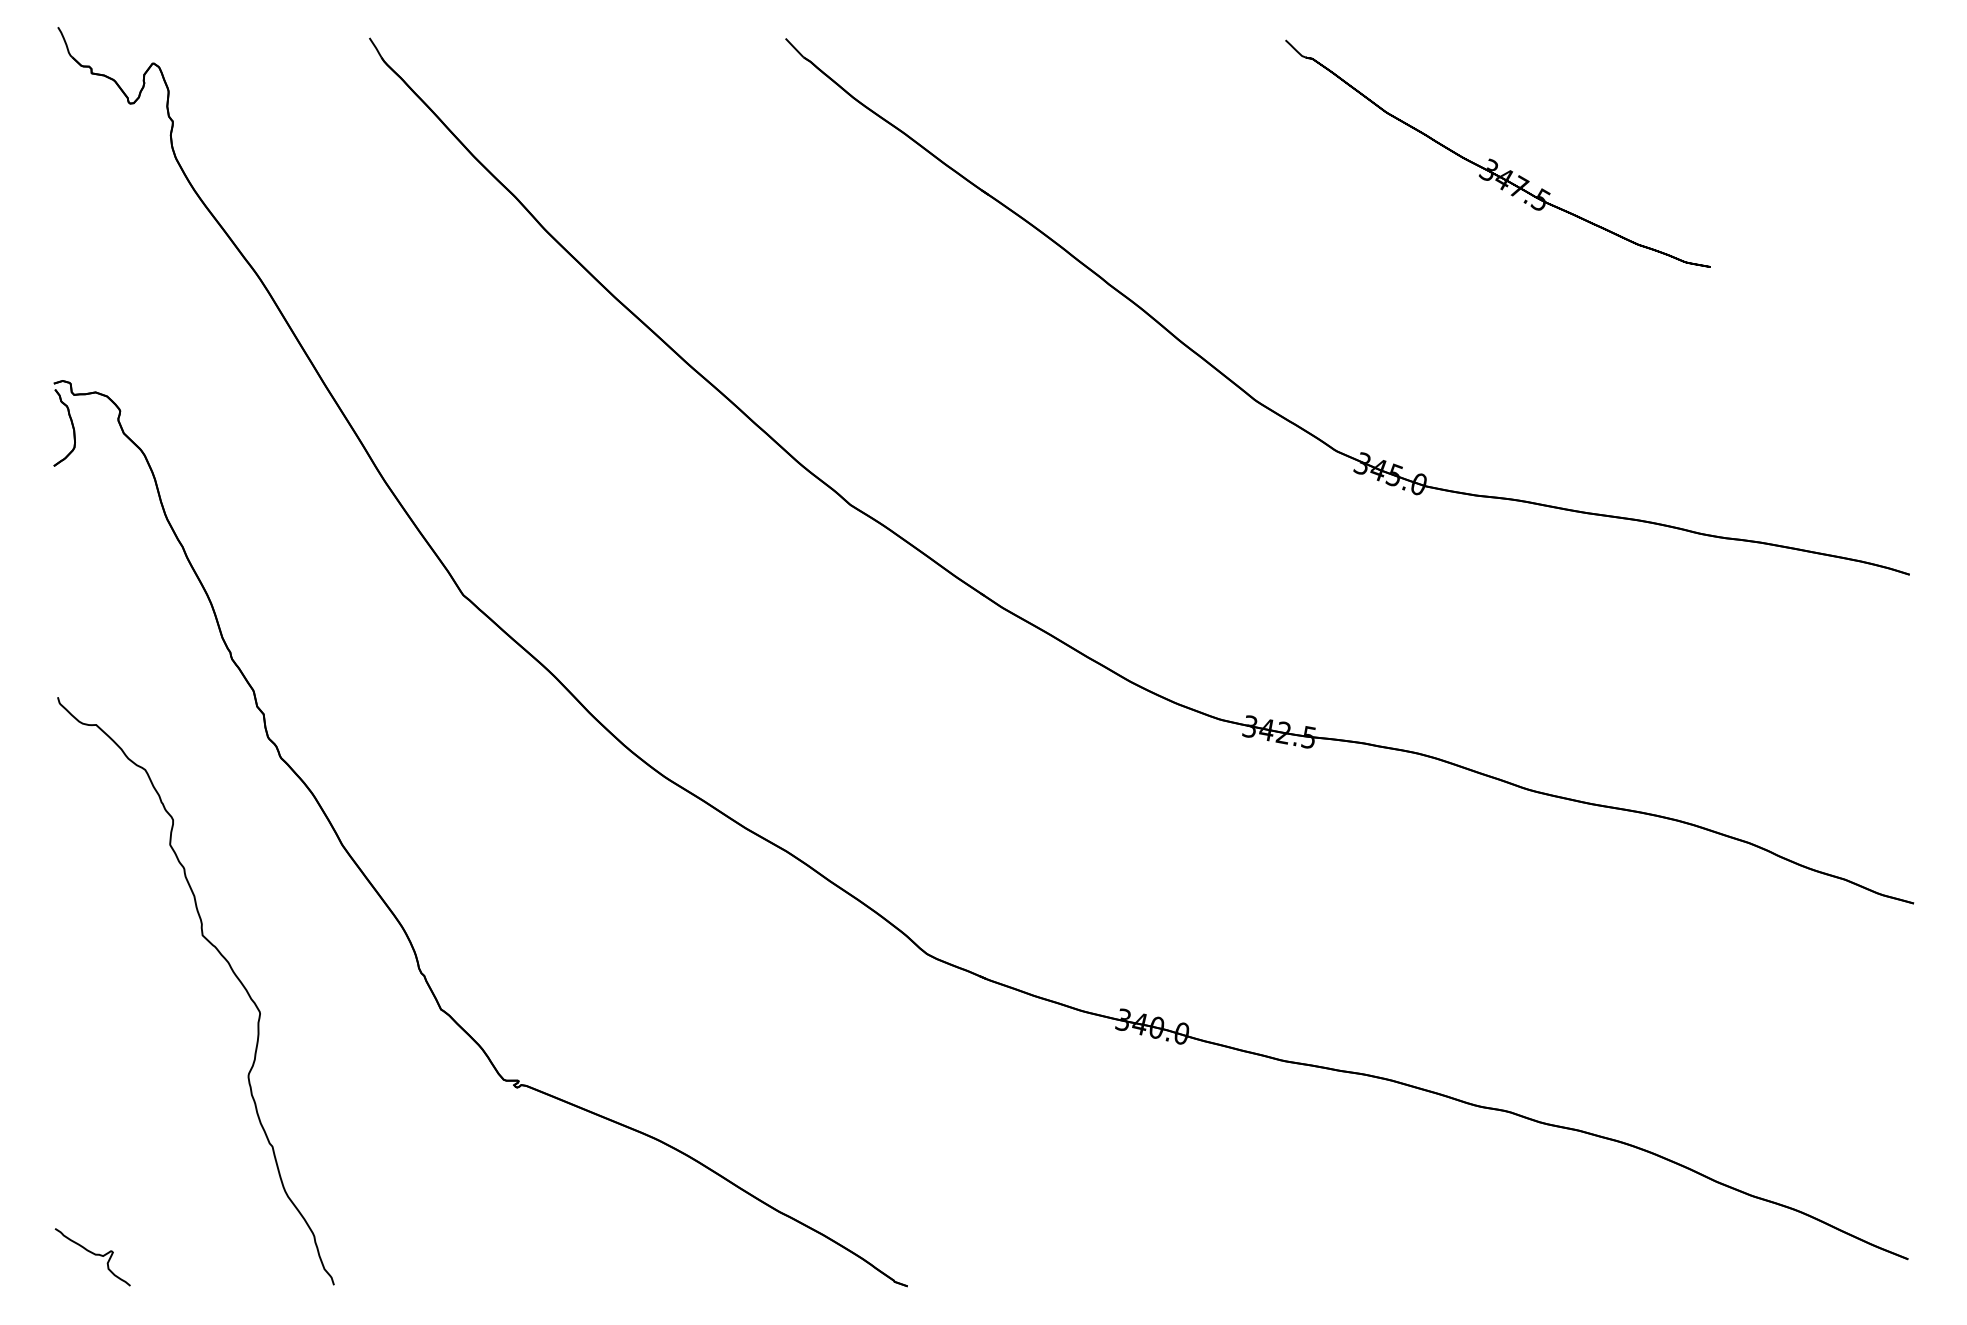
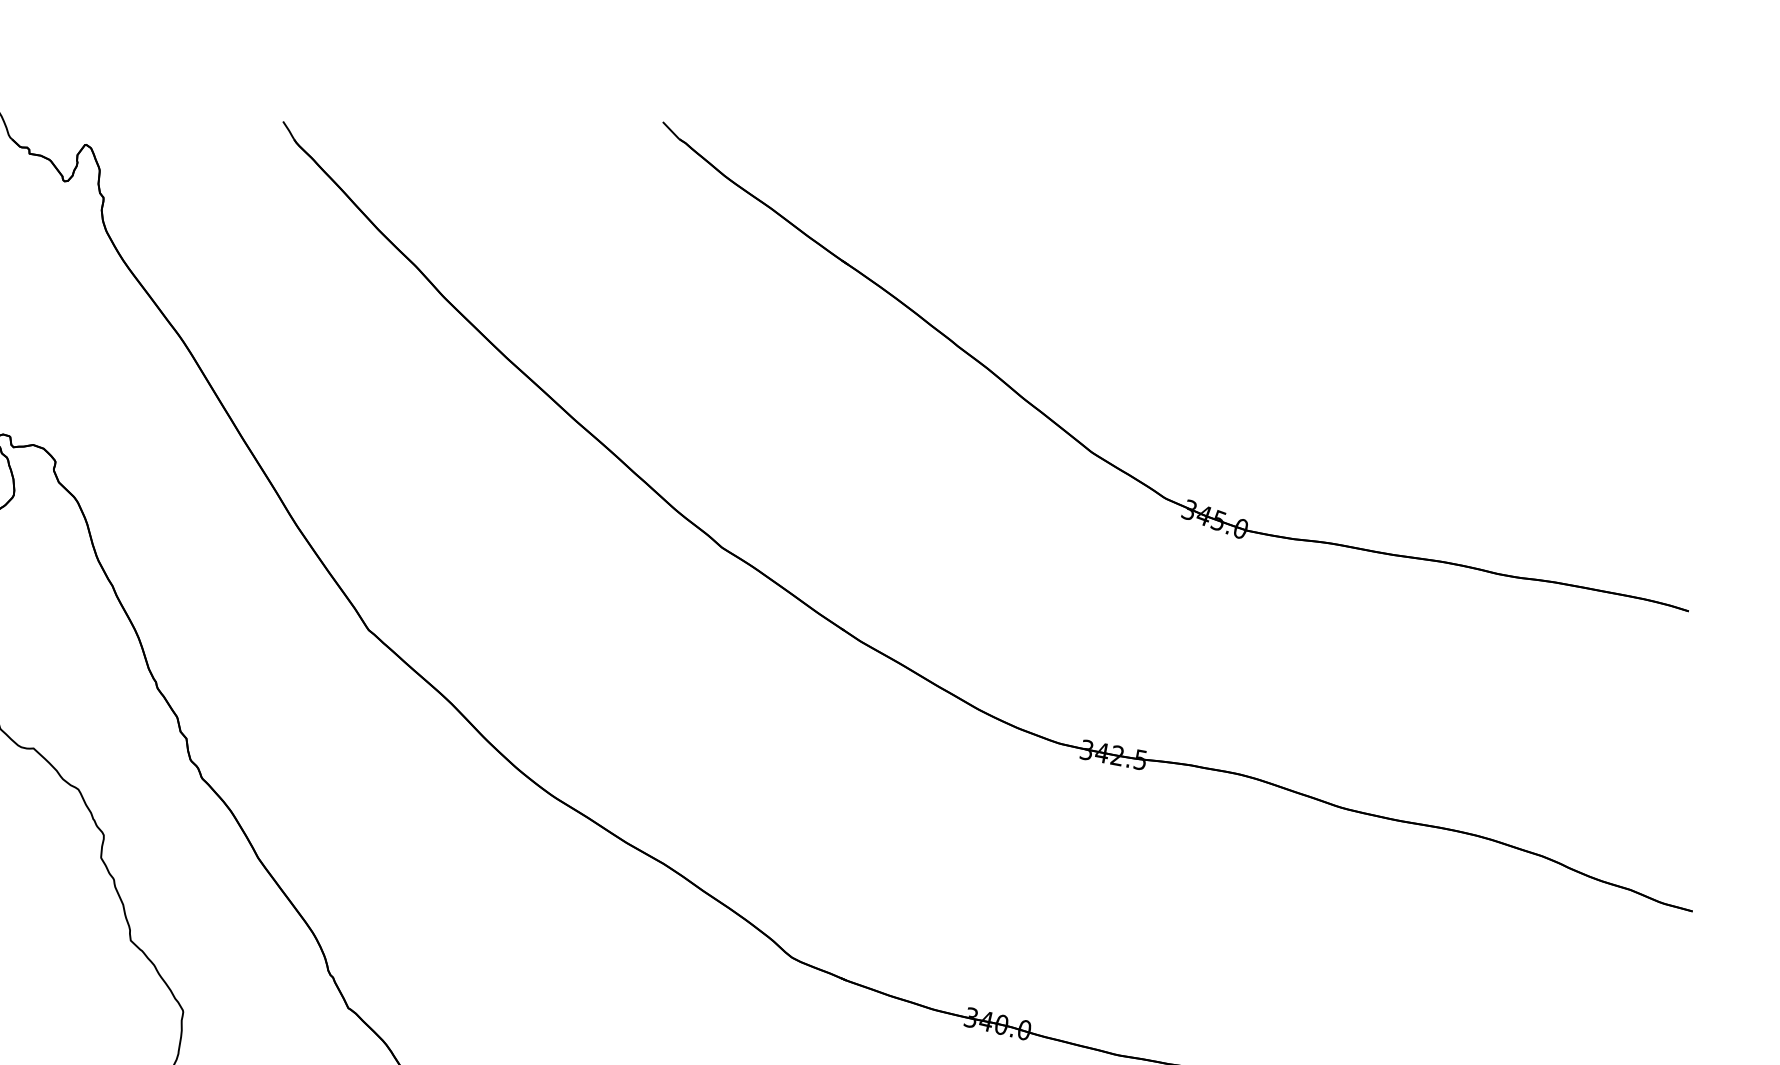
part: (1493, 159) -> (1308, 232), removed

